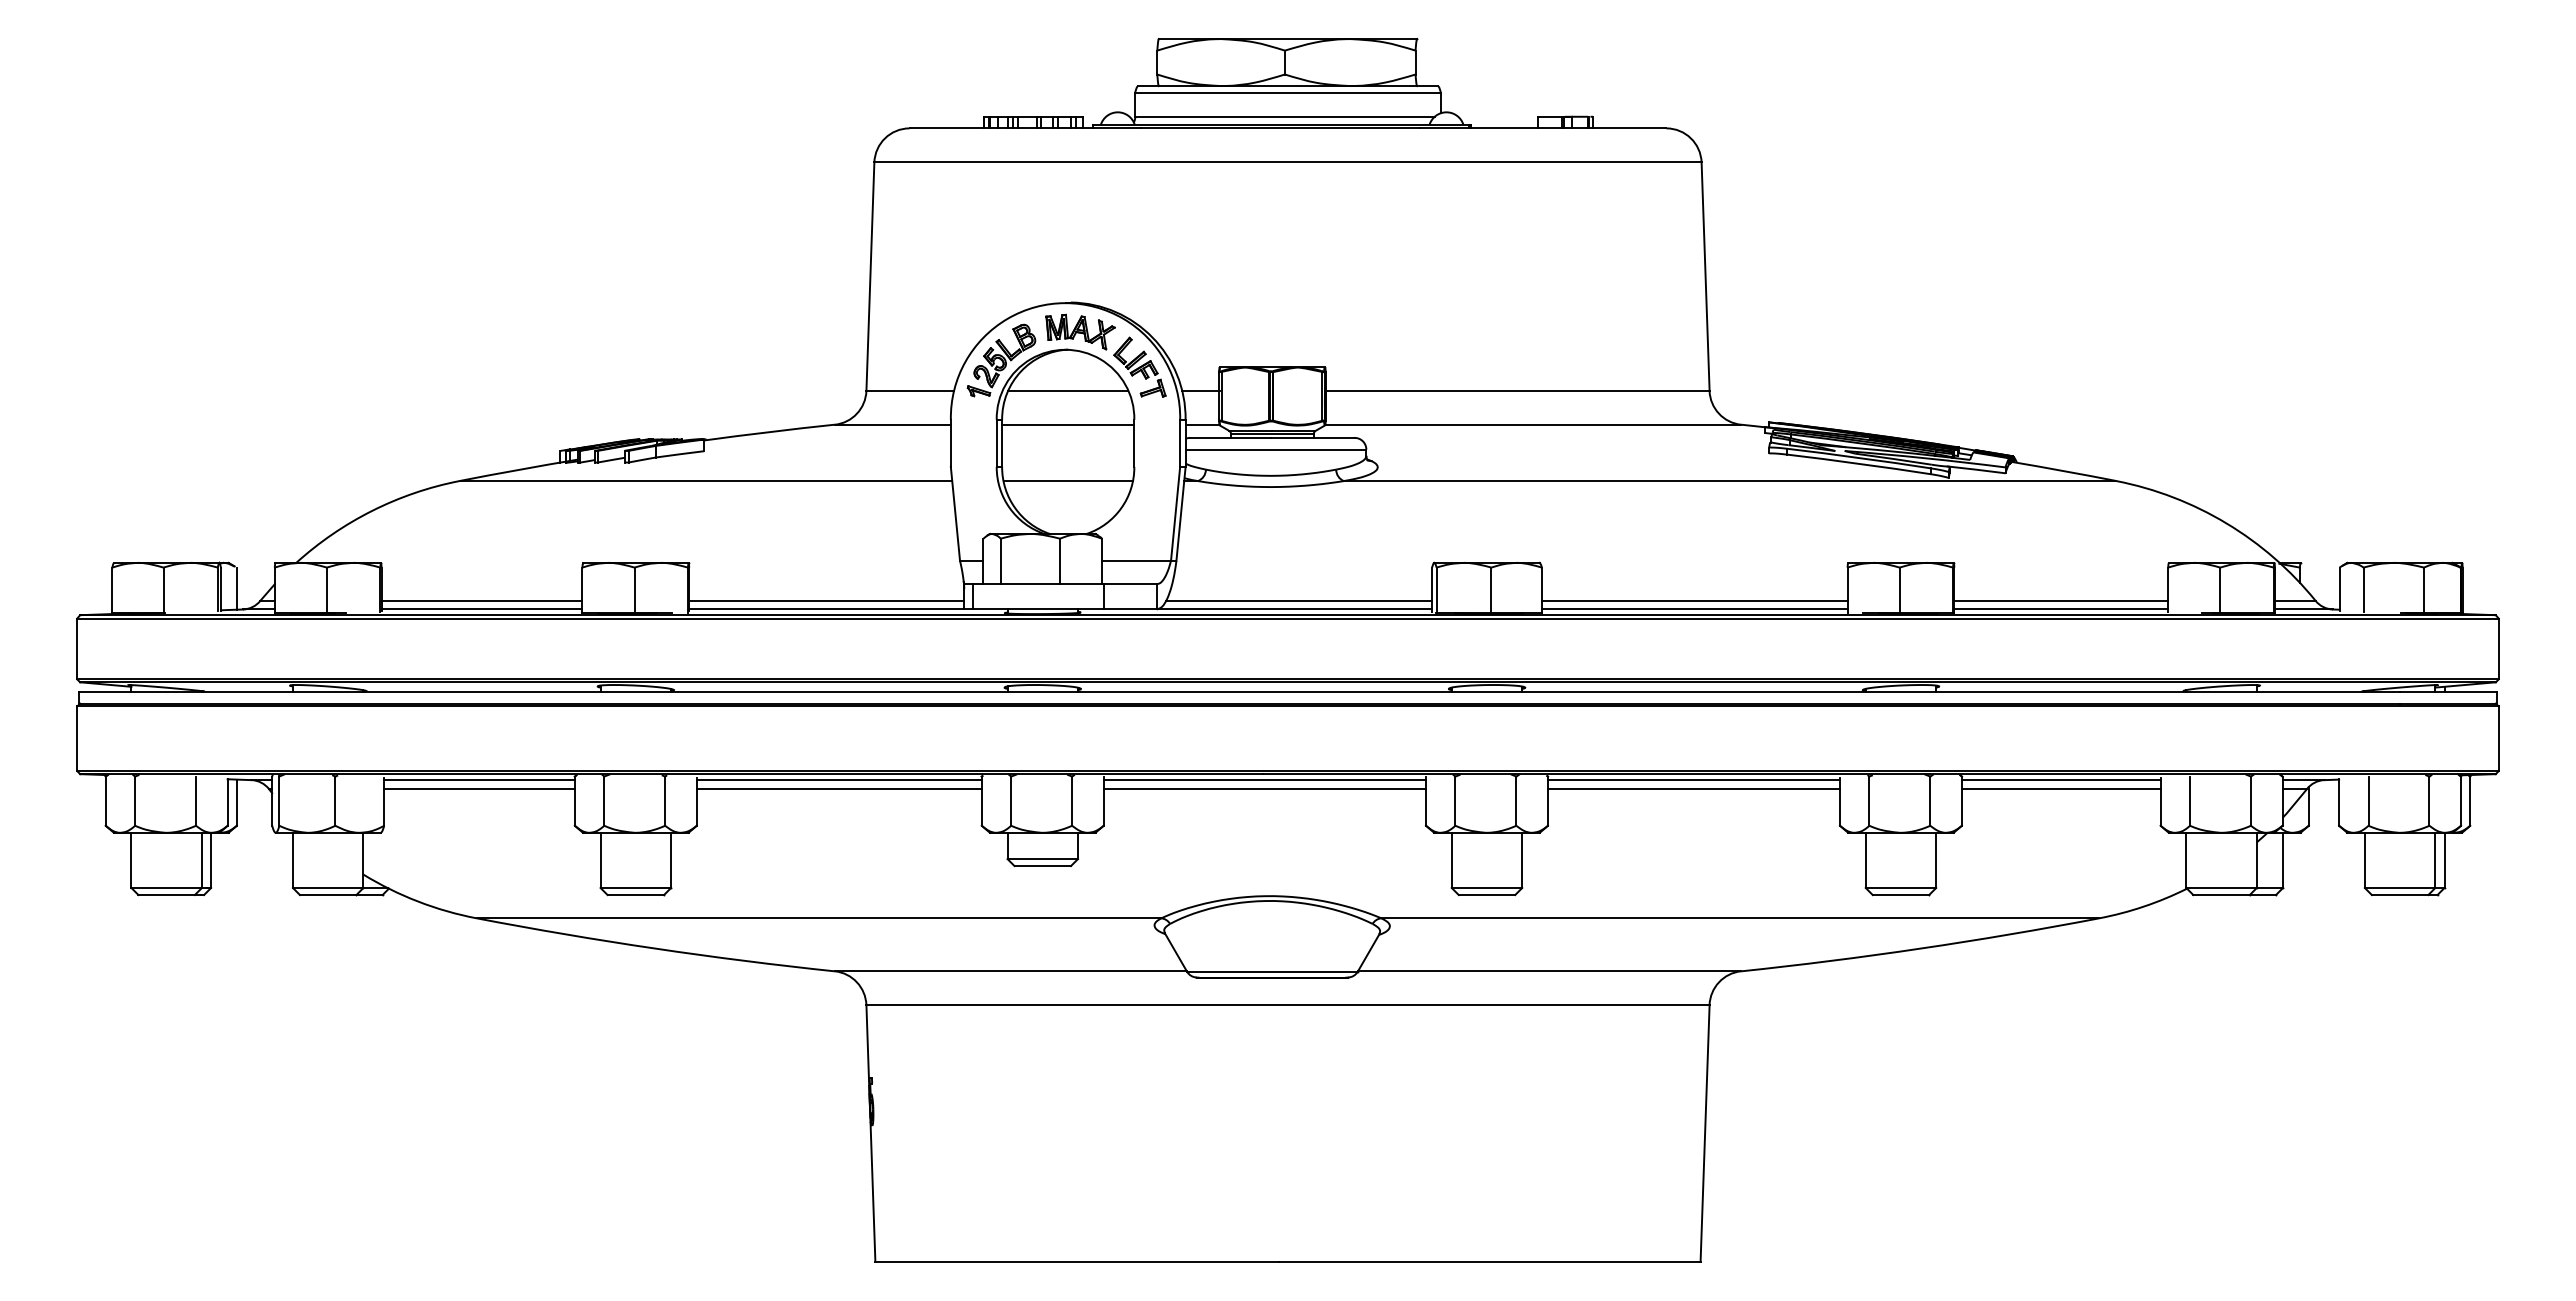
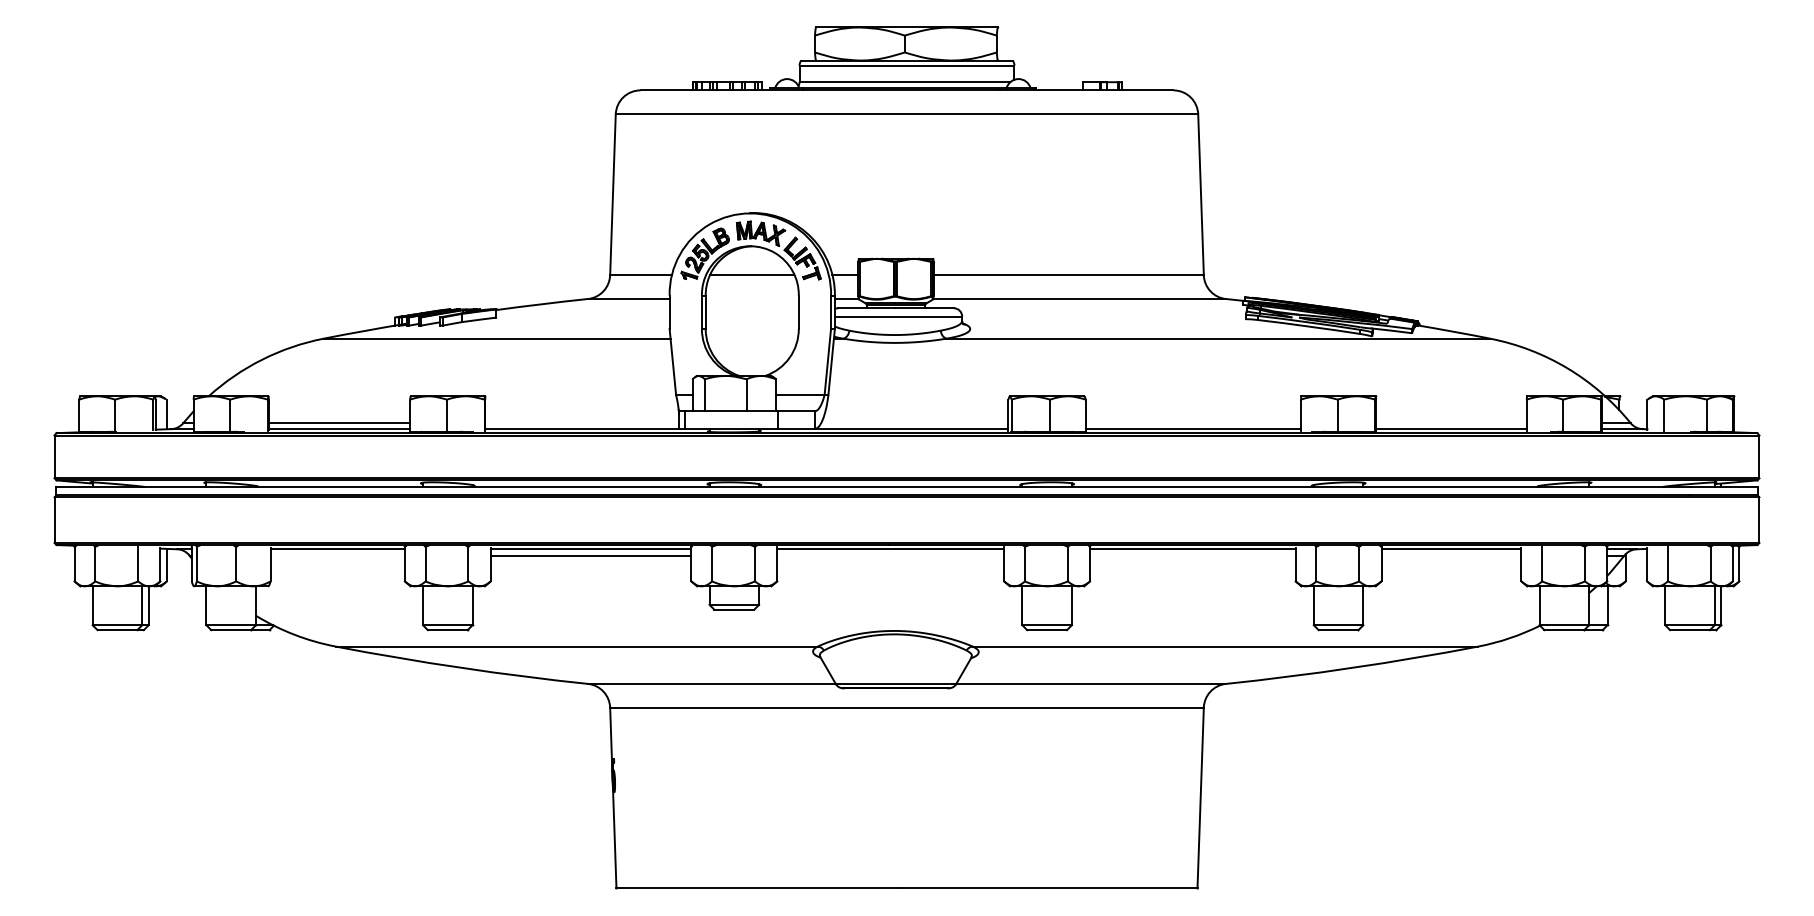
line: (1068, 424) -> (752, 298), removed
line: (1067, 481) -> (751, 339), removed
line: (826, 600) -> (582, 422), removed
line: (1298, 600) -> (914, 422), removed
line: (1694, 600) -> (1193, 422), removed
line: (2061, 600) -> (1451, 422), removed
line: (479, 789) -> (337, 555), removed
line: (1264, 789) -> (890, 555), removed
line: (1693, 789) -> (1192, 555), removed
line: (2060, 789) -> (1450, 555), removed

